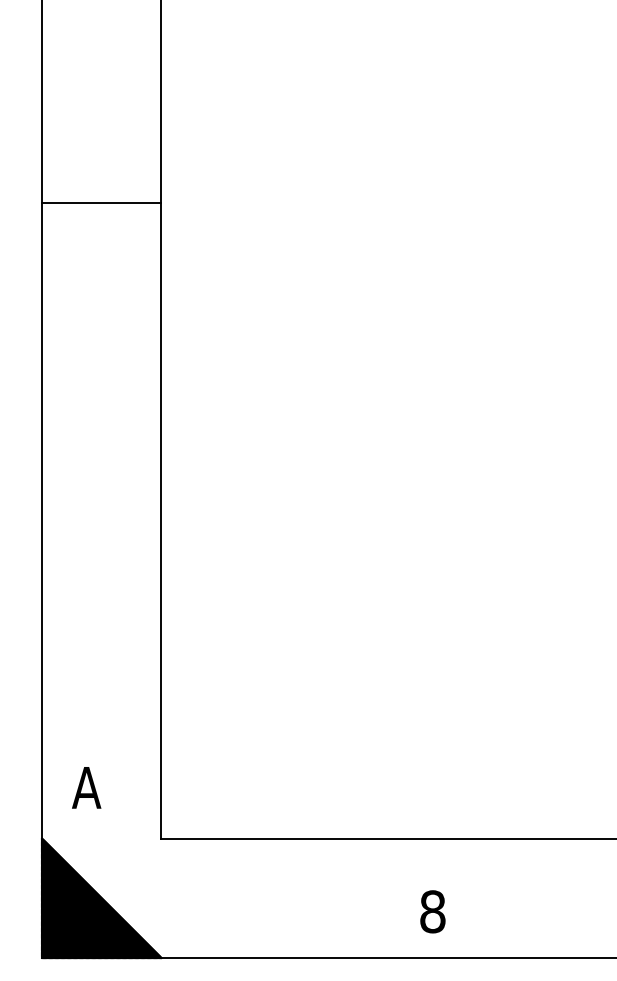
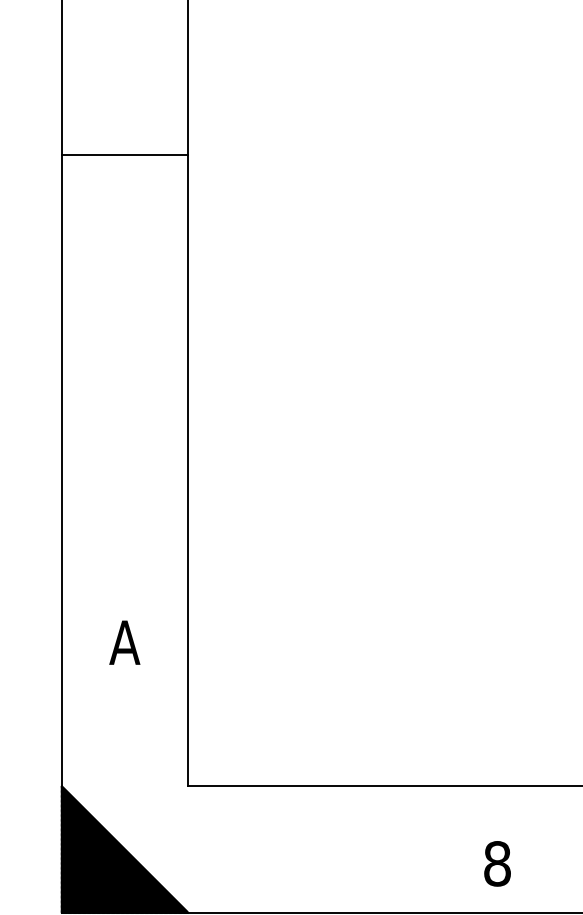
line: (101, 202) -> (124, 154), moved
text: (86, 787) -> (124, 642), moved
text: (432, 911) -> (497, 863), moved

